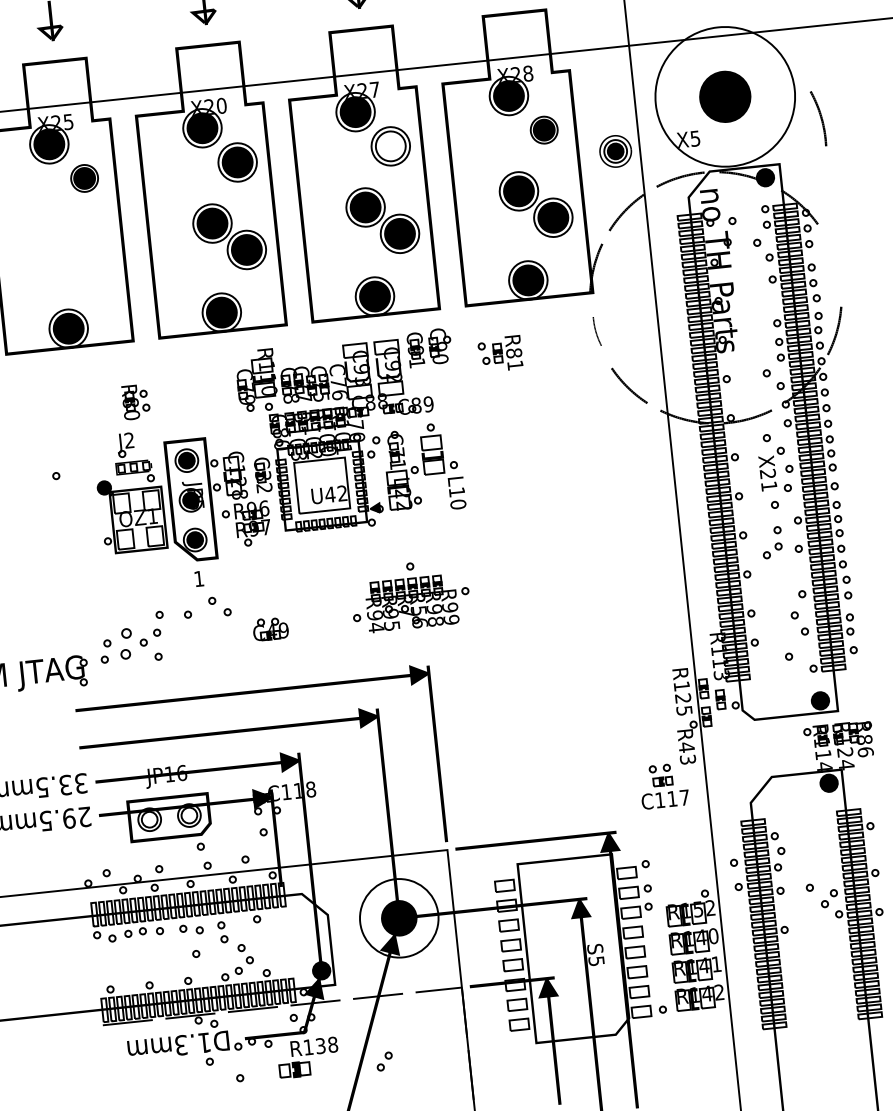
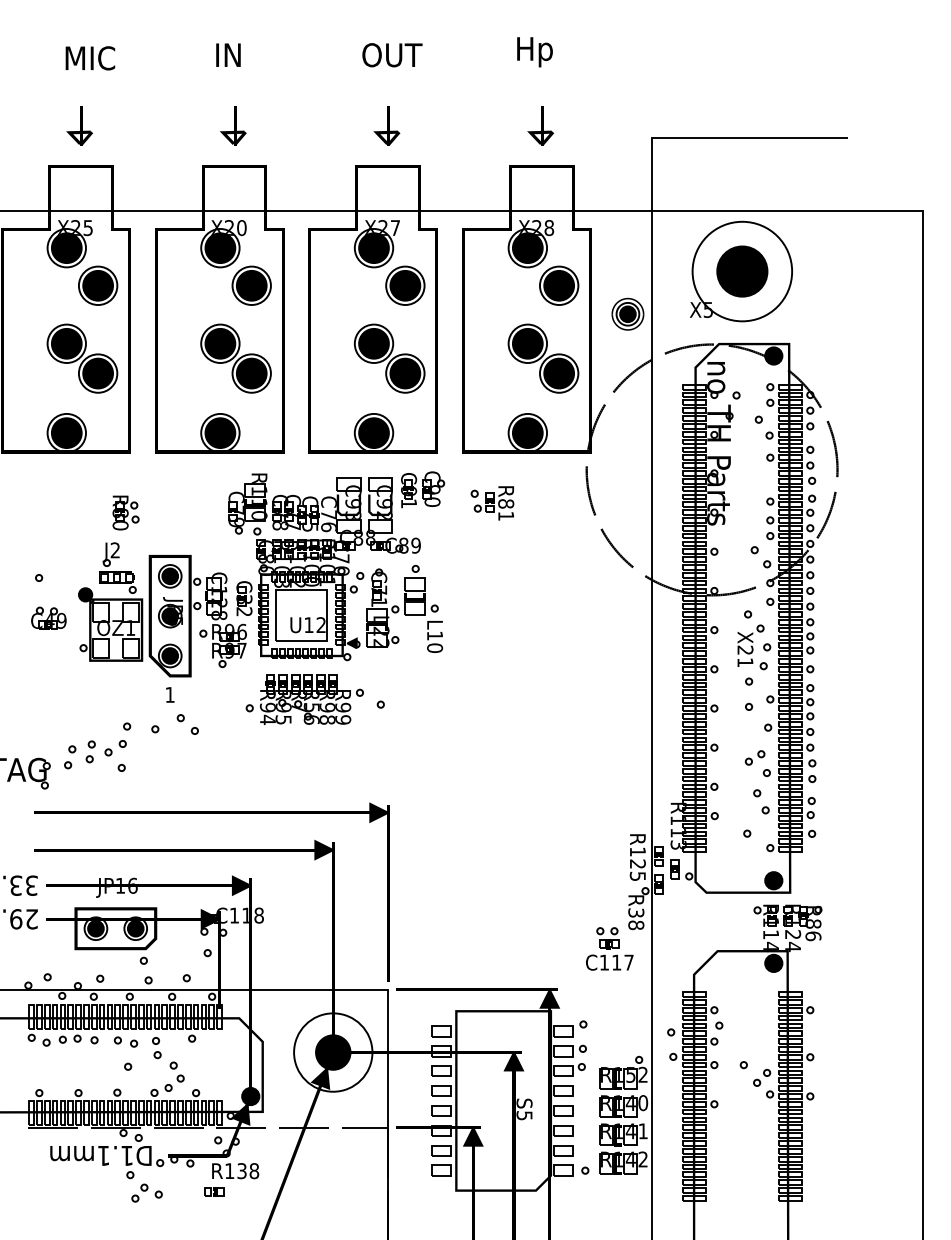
circle: (725, 96) -> (742, 271), size x0.71
part: (818, 118) -> (832, 448), moved
part: (544, 129) -> (559, 285), size x1.43
fill: (390, 146) -> (405, 285), added
part: (84, 178) -> (98, 285), size x1.43
part: (76, 252) -> (82, 358), added
part: (596, 331) -> (590, 490), size x1.67
text: (329, 494) -> (308, 624), U42 -> U12
part: (772, 550) -> (754, 757), moved
part: (410, 603) -> (304, 699), moved
part: (270, 628) -> (48, 617), moved
part: (125, 643) -> (90, 751), size x0.71
text: (687, 752) -> (636, 918), R43 -> R38
fill: (189, 815) -> (135, 928), added
fill: (149, 819) -> (95, 928), added
text: (181, 1045) -> (103, 1155), D1.3mm -> D1.1mm
part: (384, 1060) -> (139, 1192), moved
part: (295, 1069) -> (214, 1191), size x0.62

